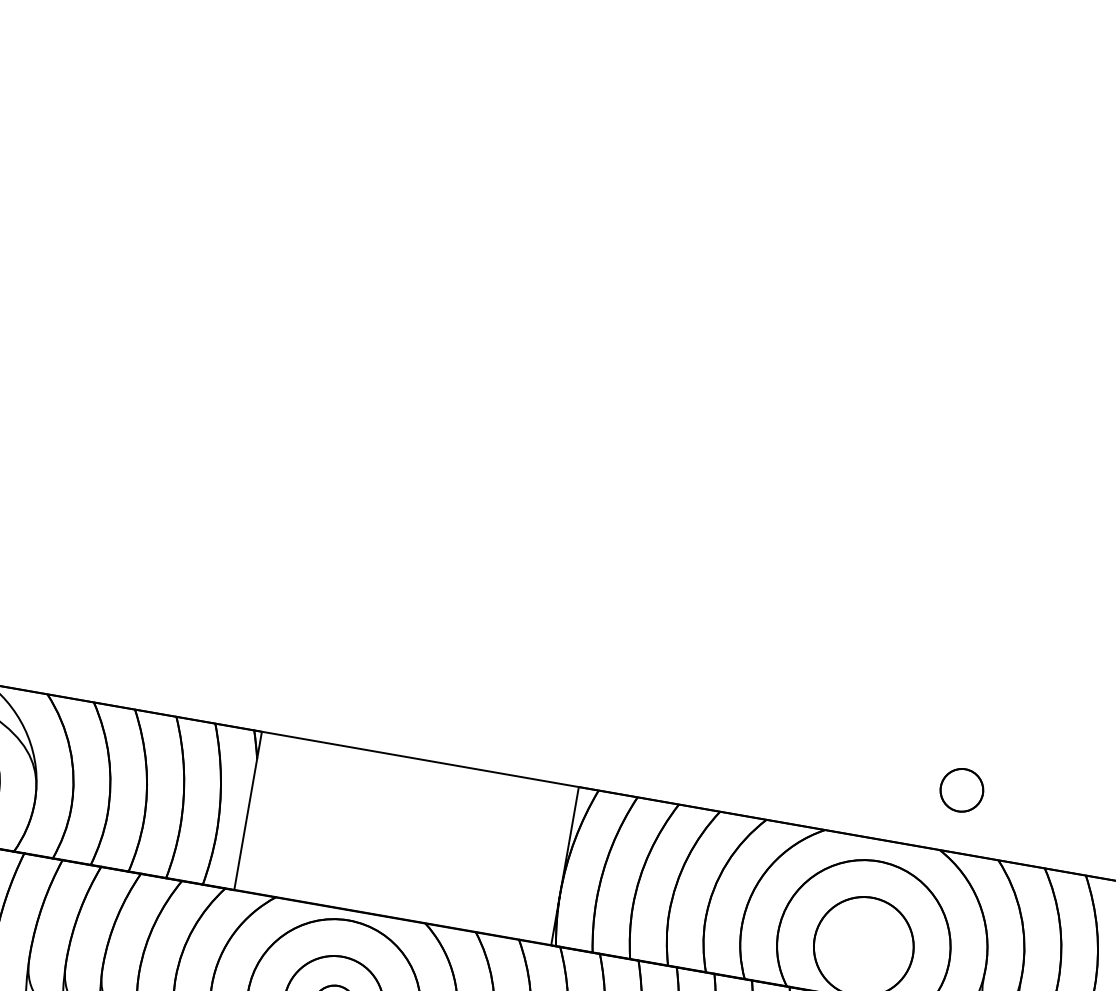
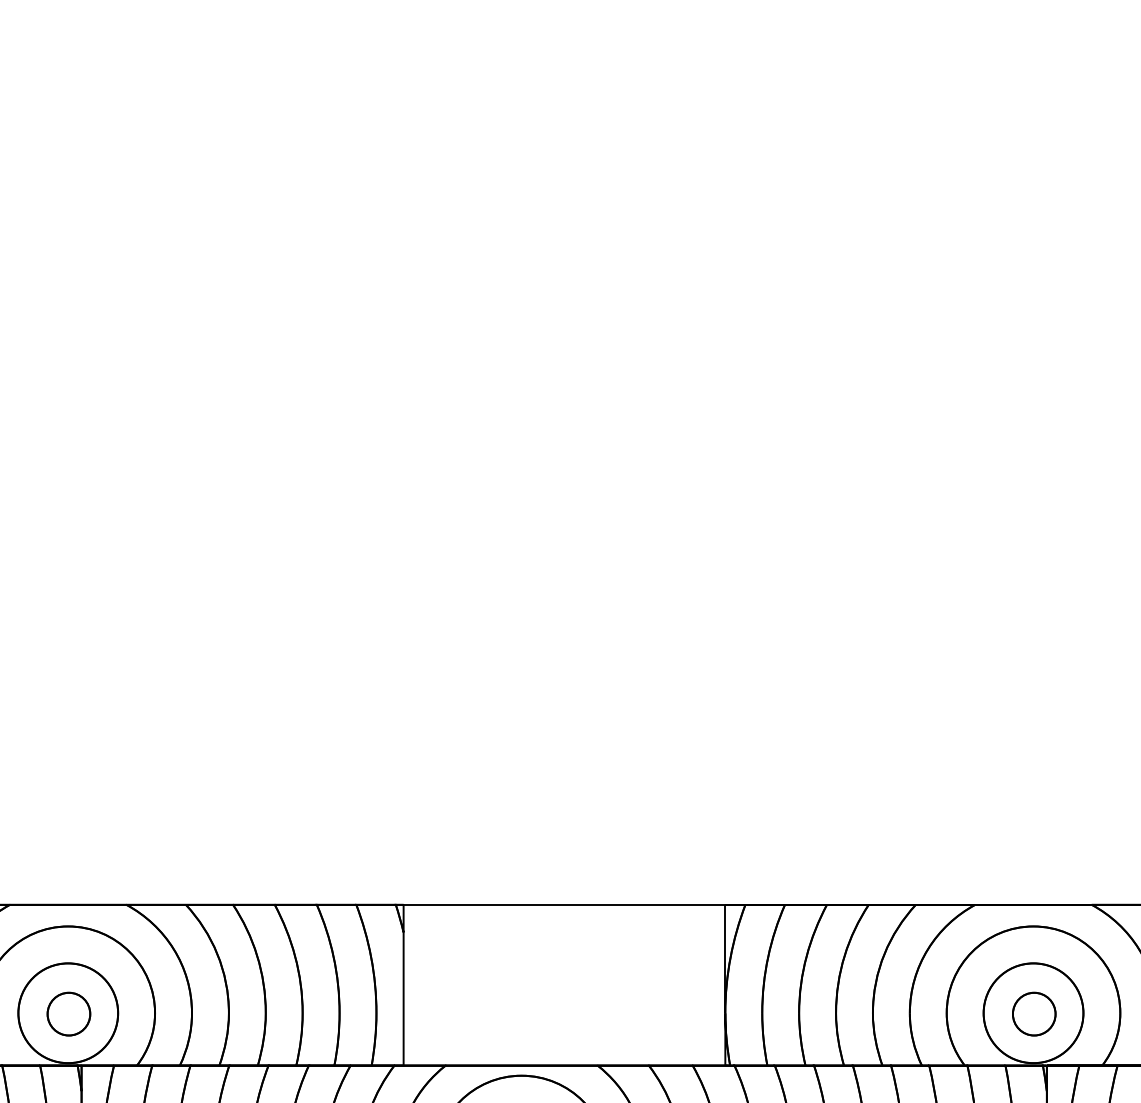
part: (962, 789) -> (1034, 1013), moved

